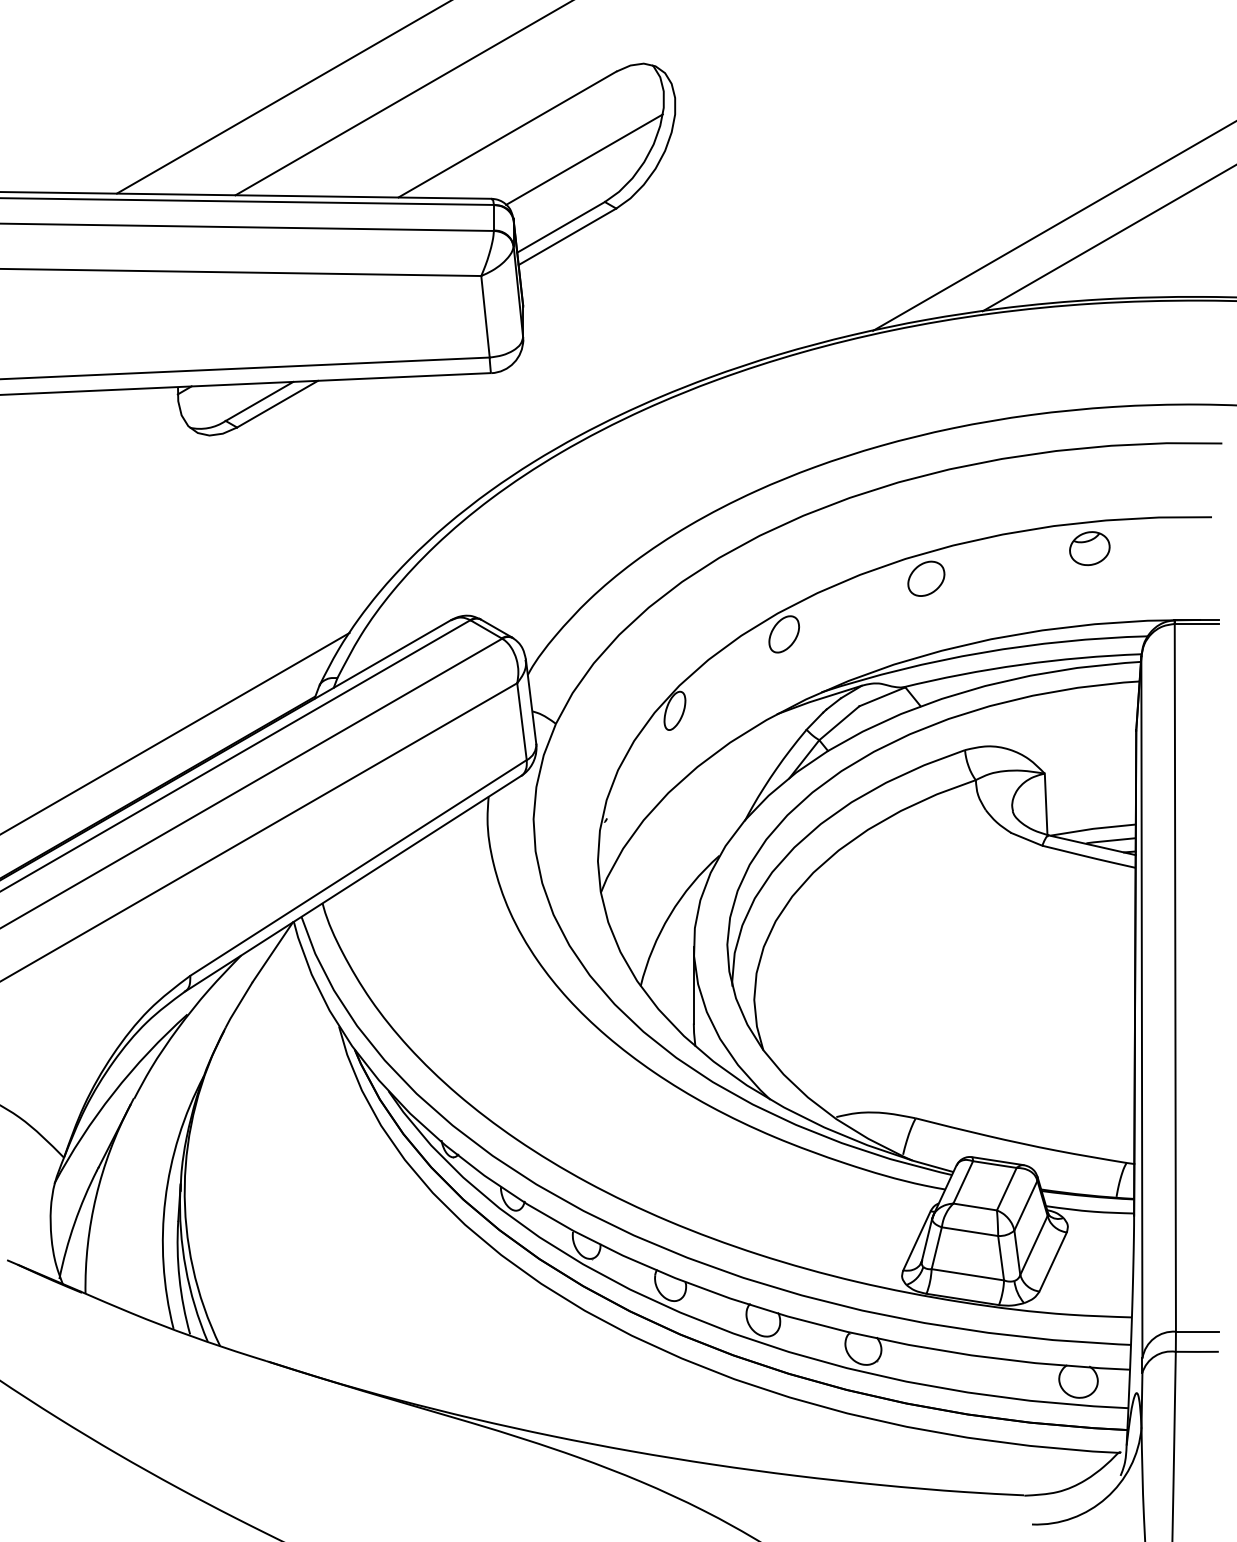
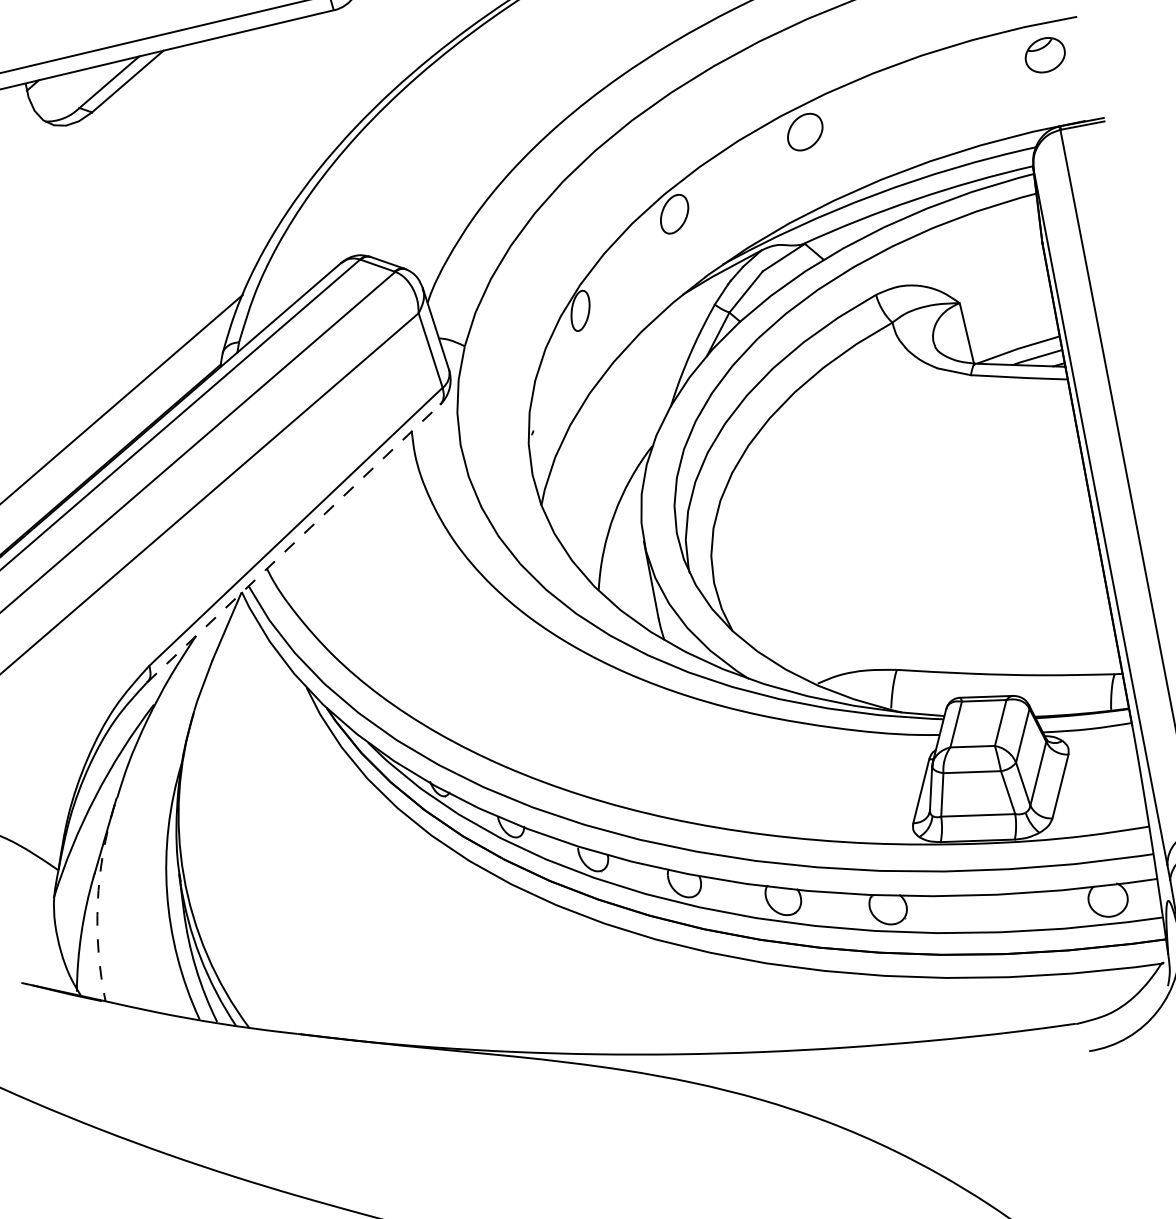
part: (1089, 548) -> (1044, 55), moved
line: (352, 883) -> (293, 543), solid -> dashed
arc: (96, 1196) -> (98, 902), solid -> dashed

